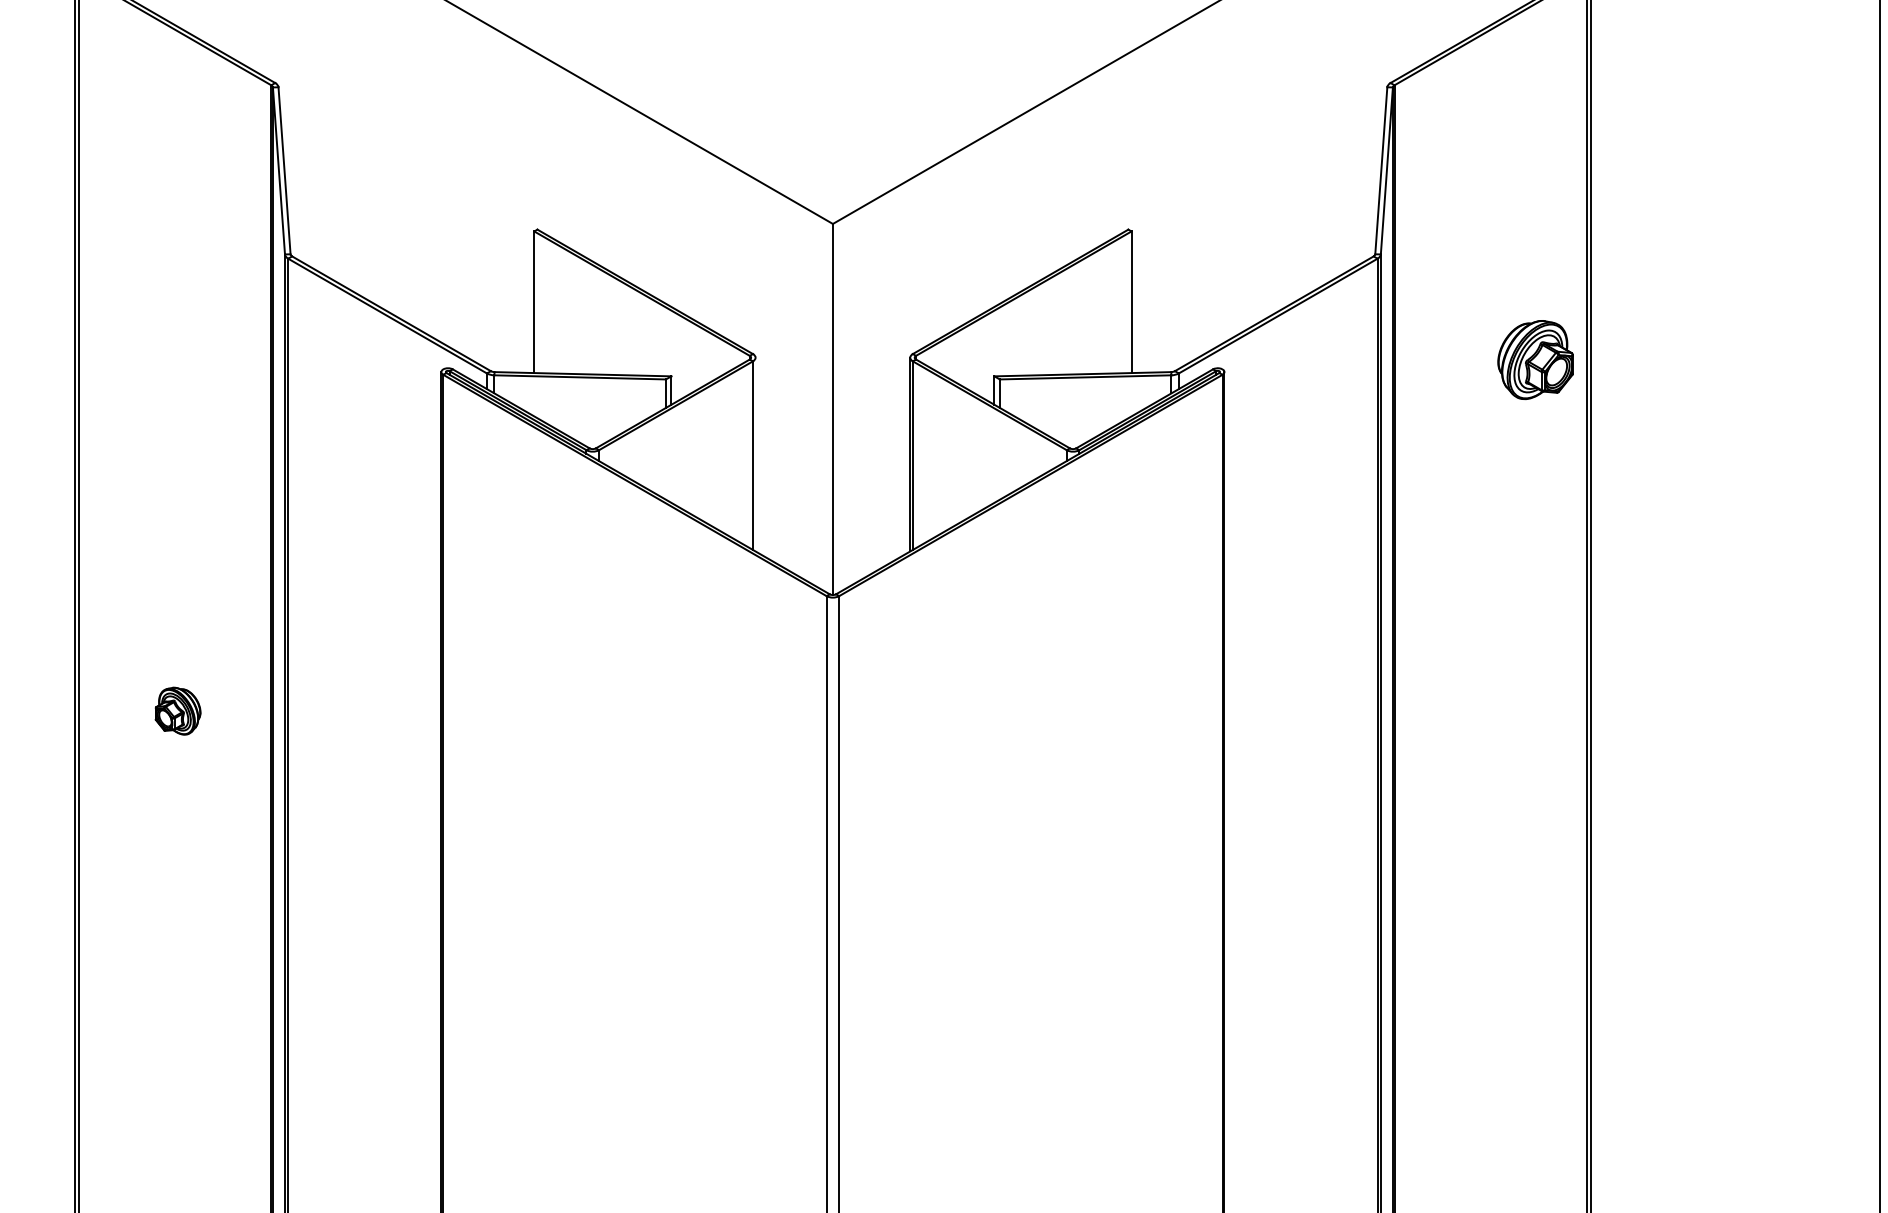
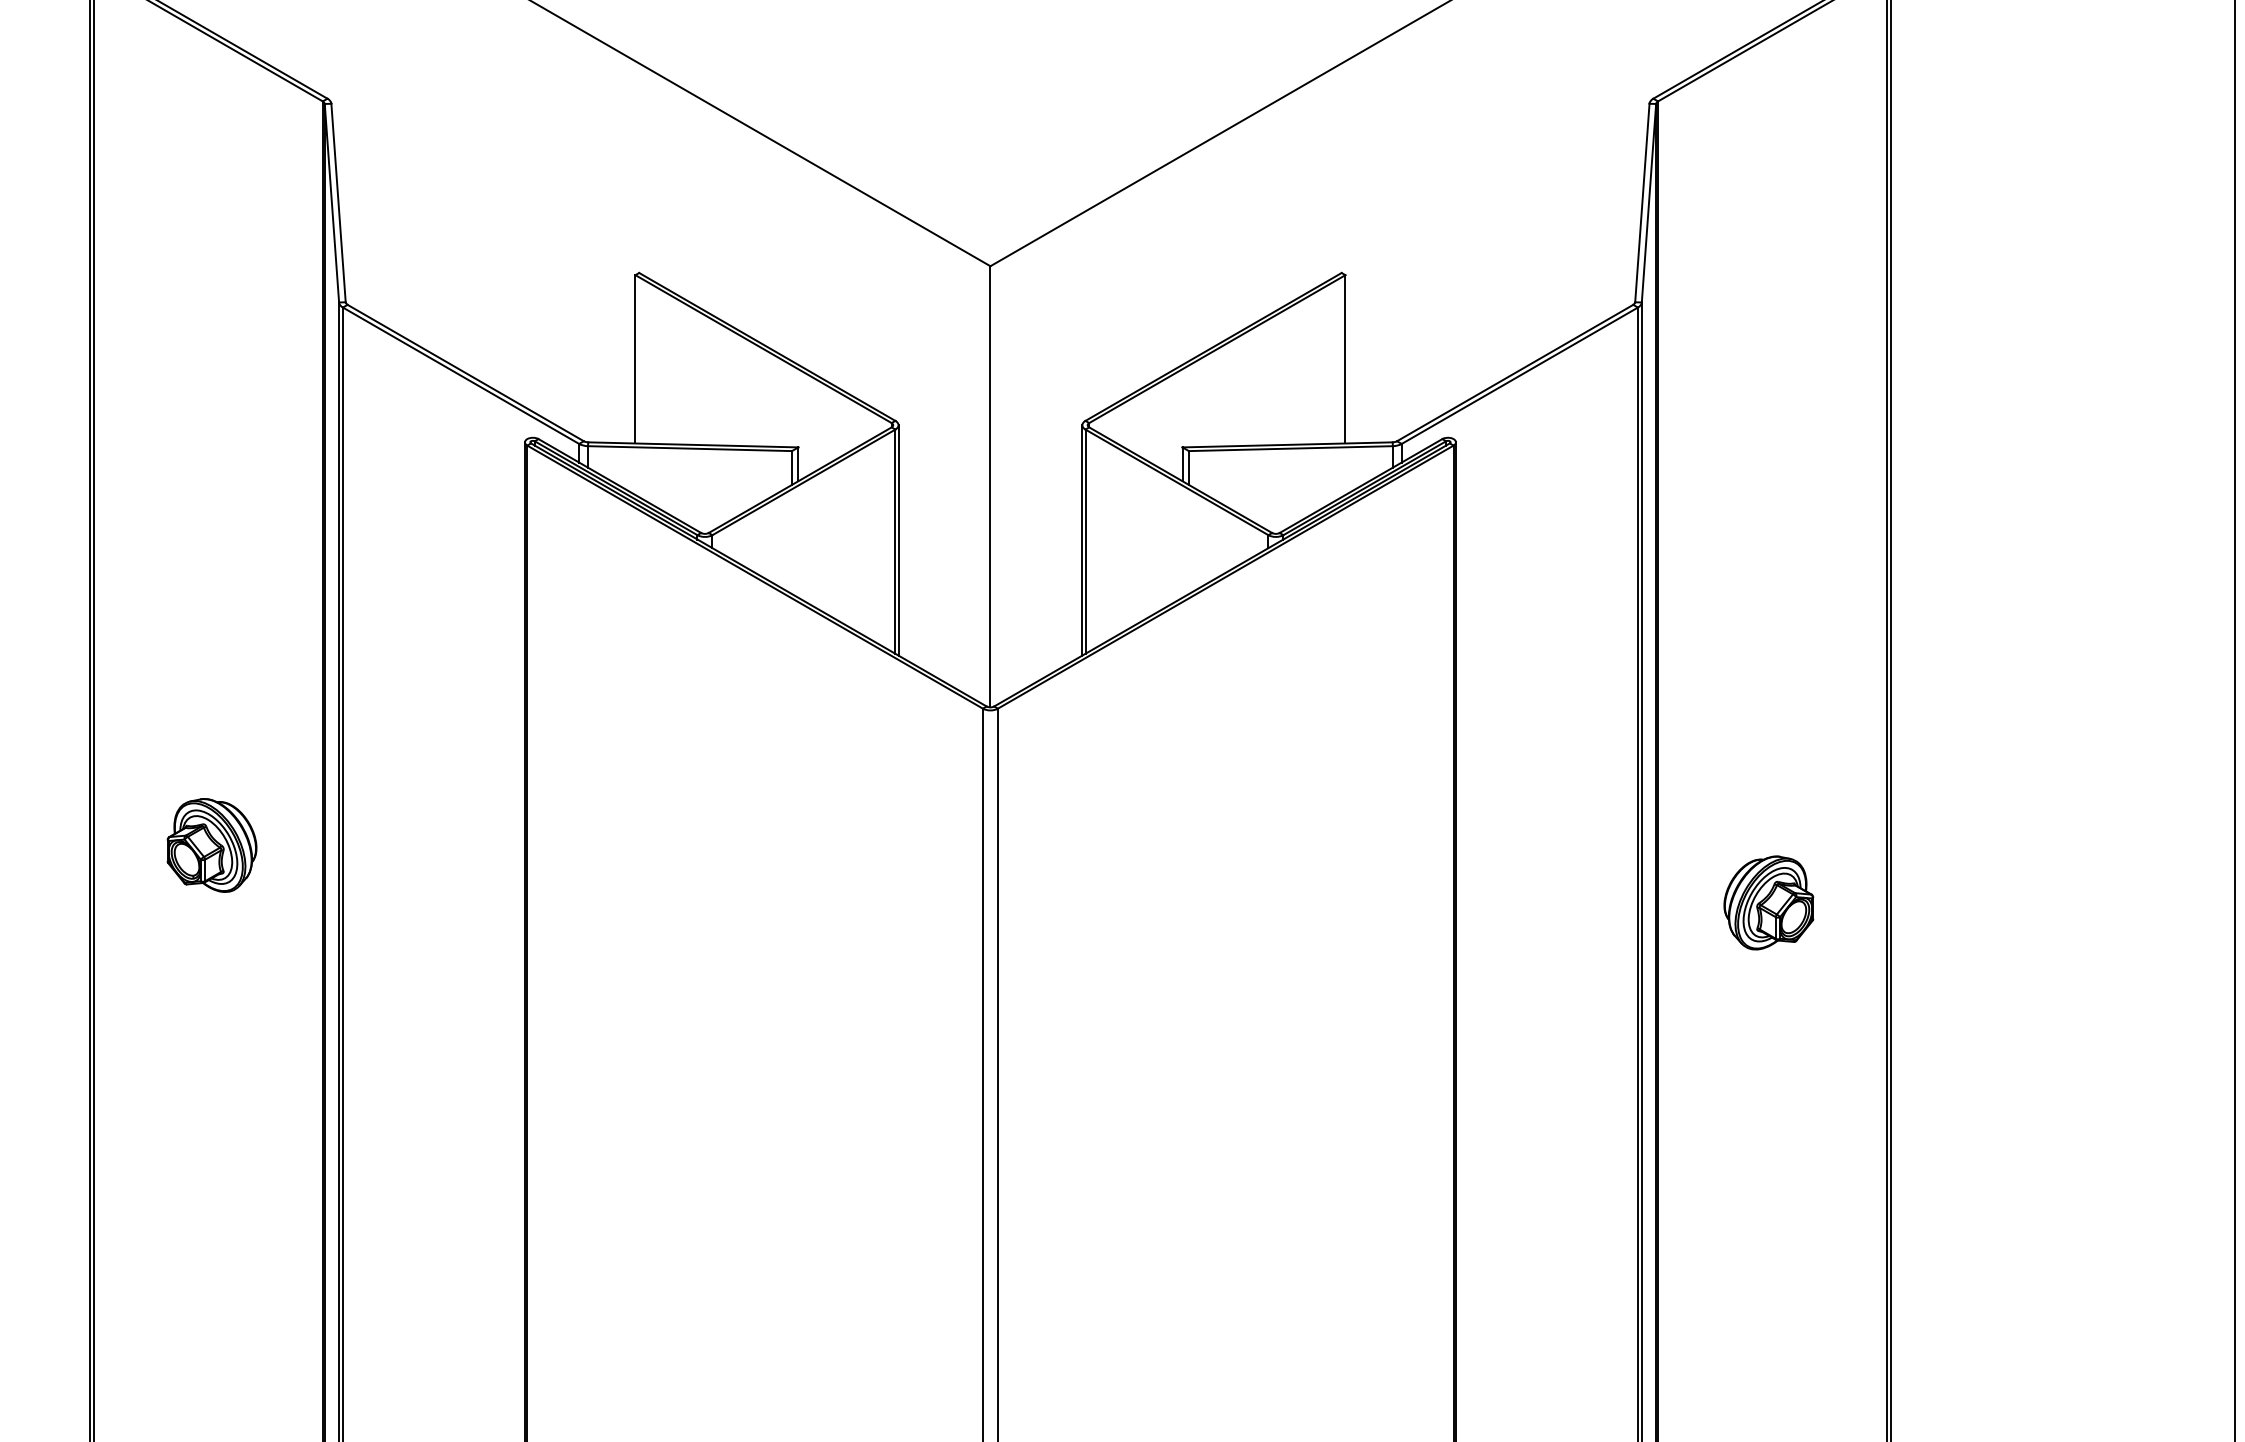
part: (1535, 359) -> (1768, 902), moved
line: (755, 454) -> (898, 540), added
part: (177, 711) -> (211, 845), size x1.67

